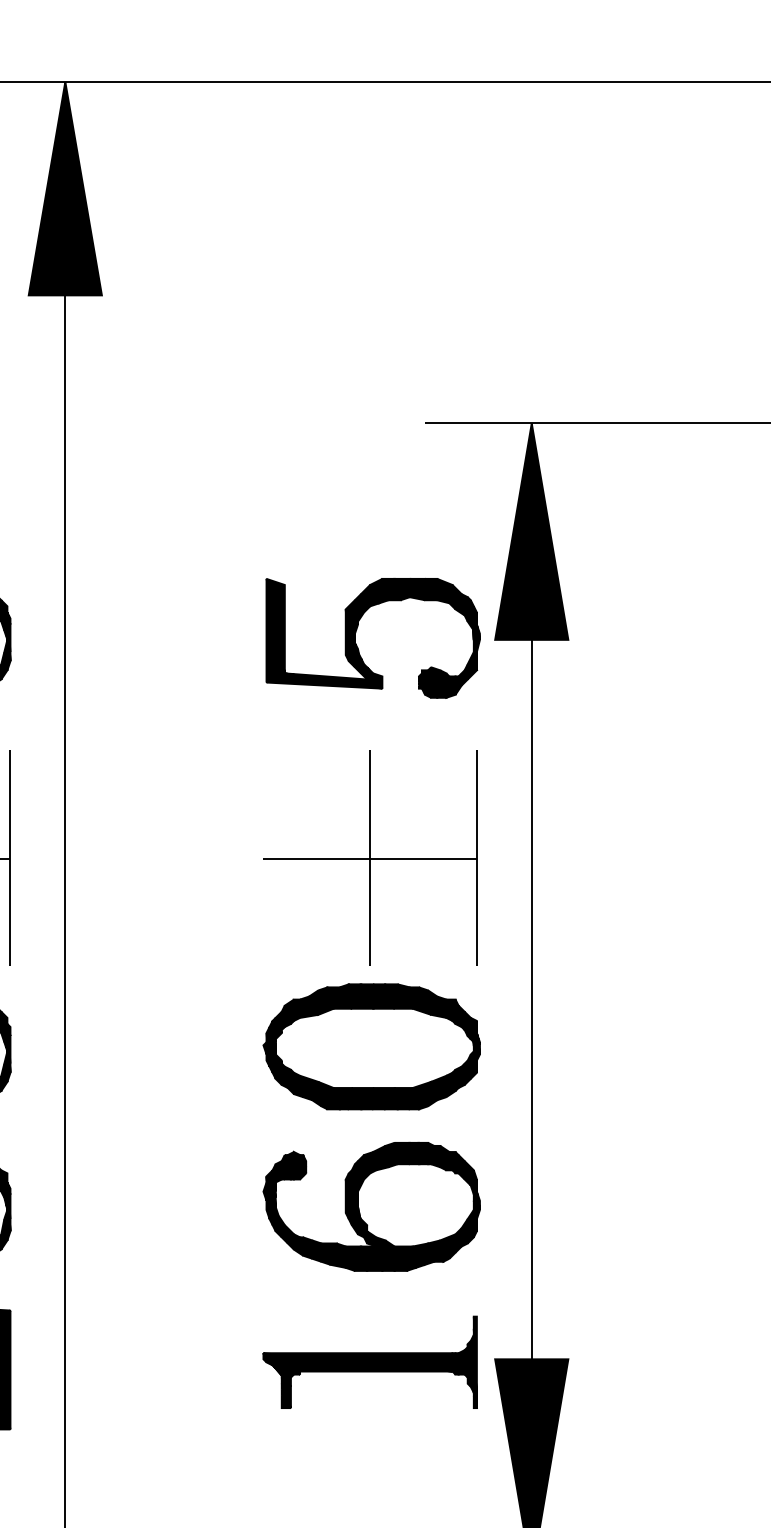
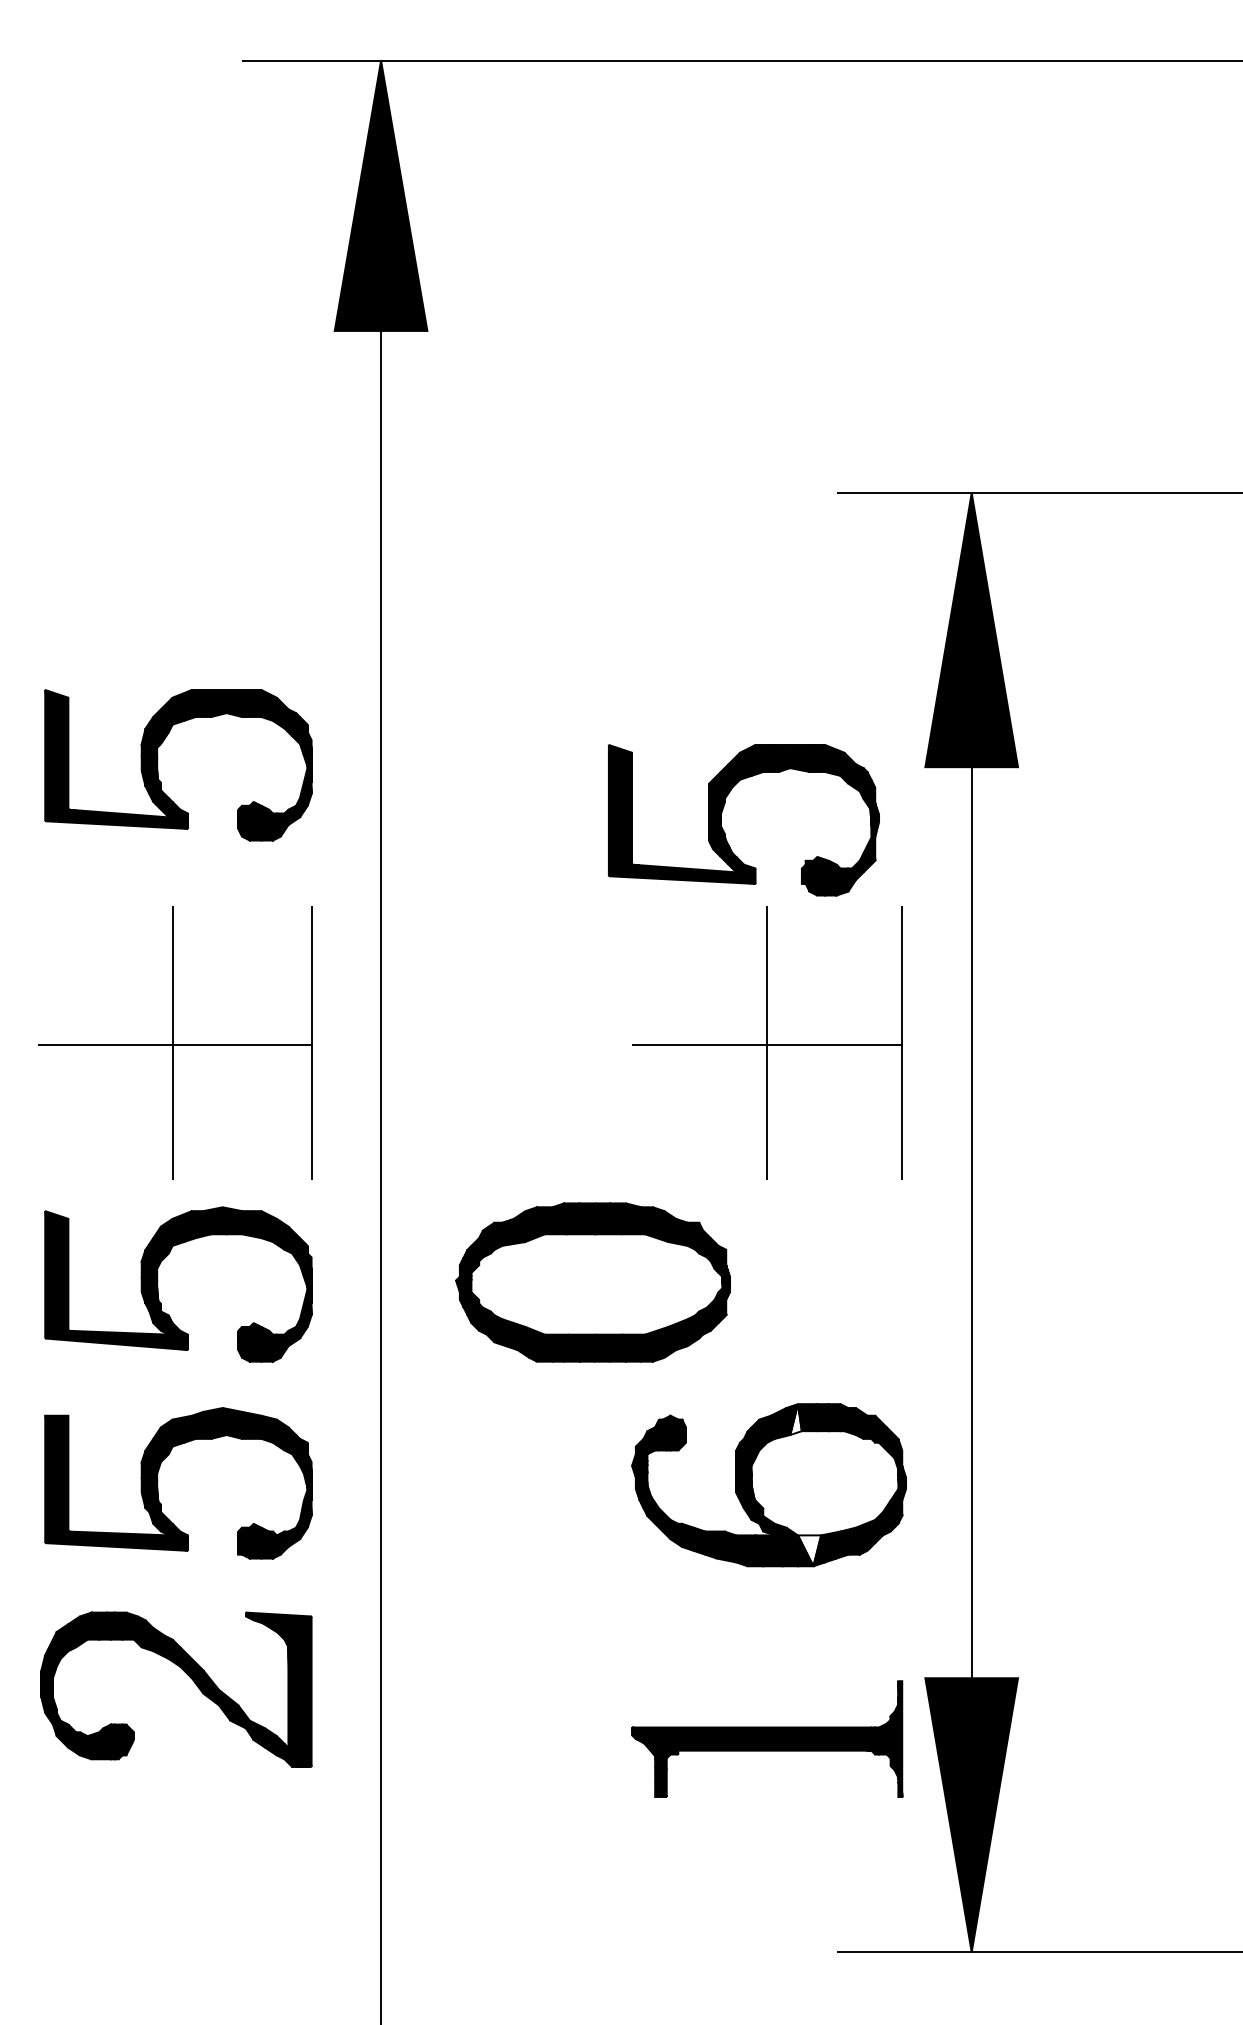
part: (357, 646) -> (724, 830), moved
part: (371, 1046) -> (592, 1282), moved
fill: (392, 1155) -> (795, 1419), removed
fill: (403, 1258) -> (809, 1550), removed
part: (370, 1361) -> (767, 1738), moved

